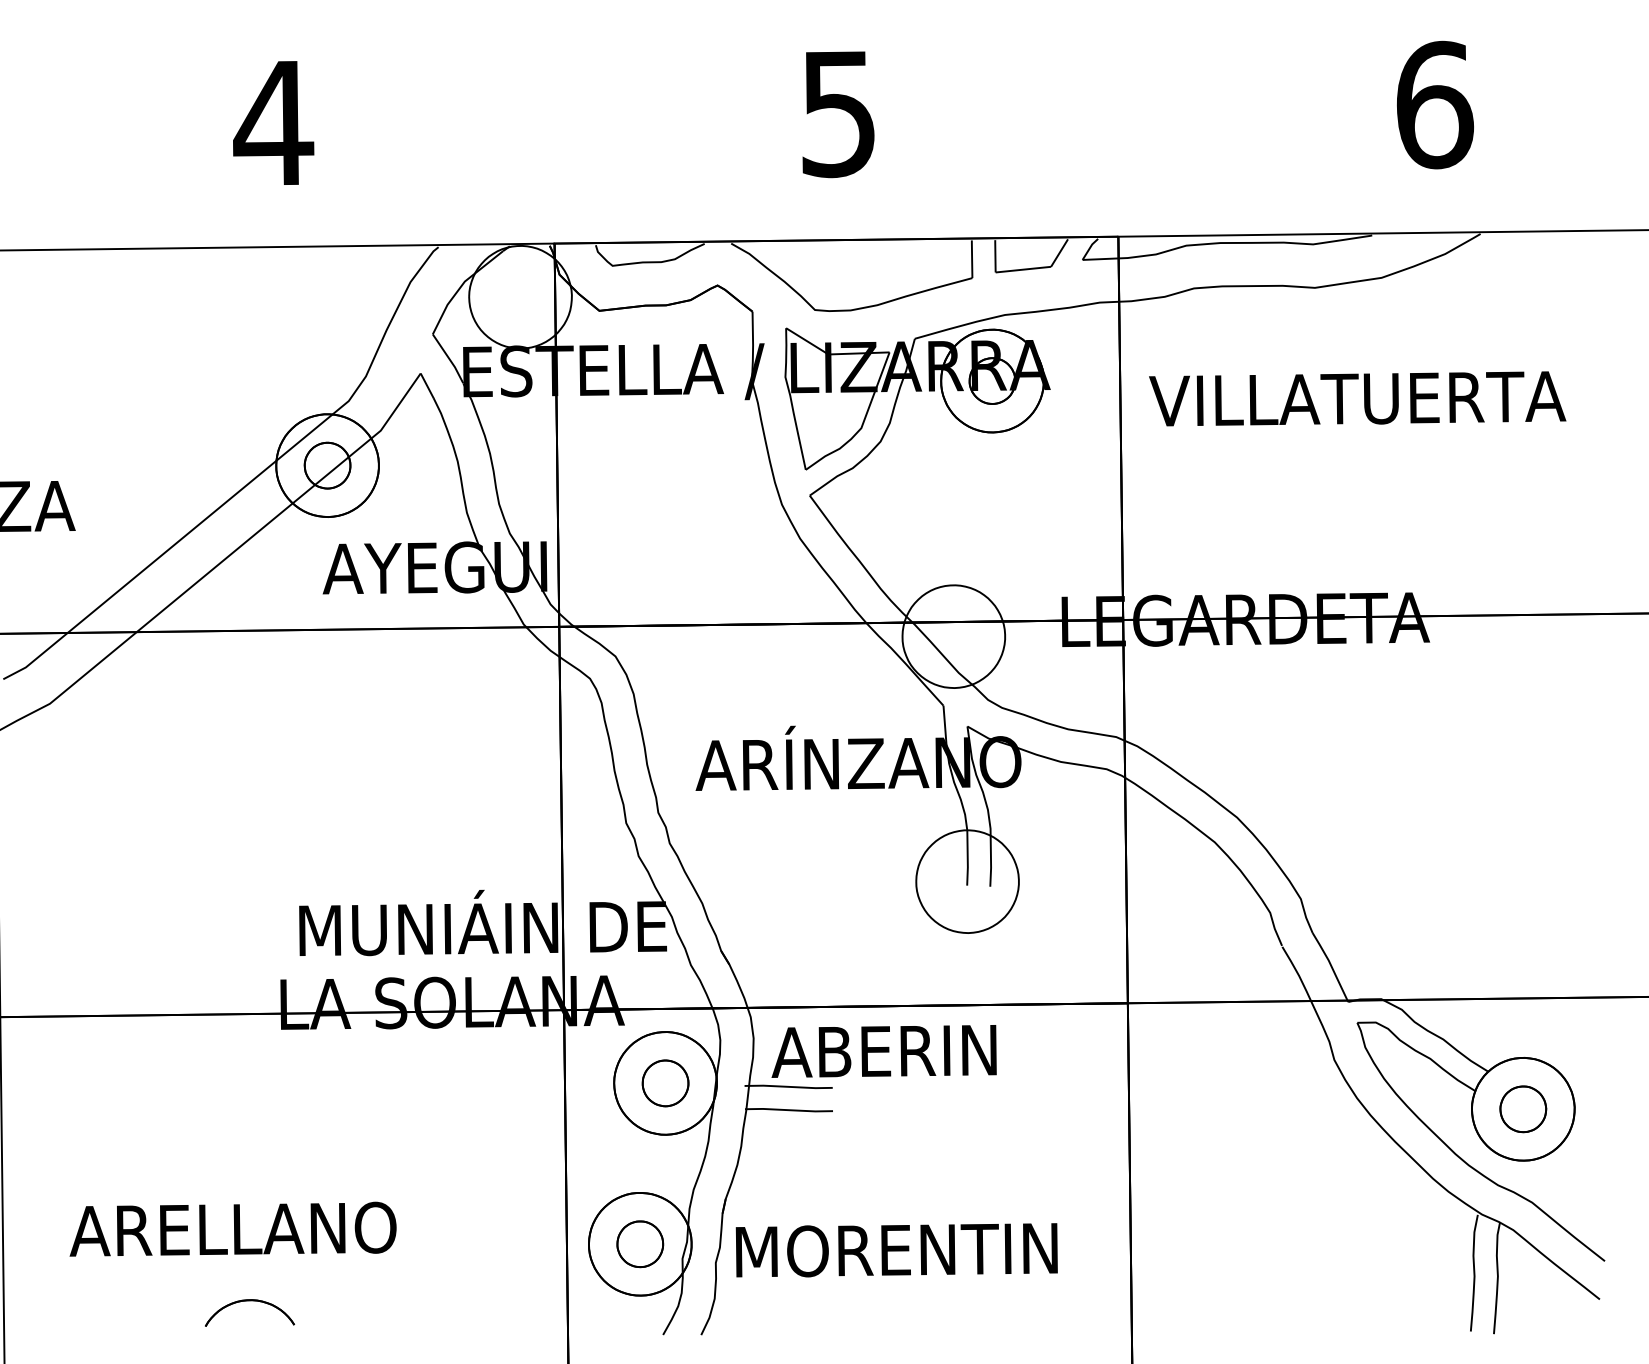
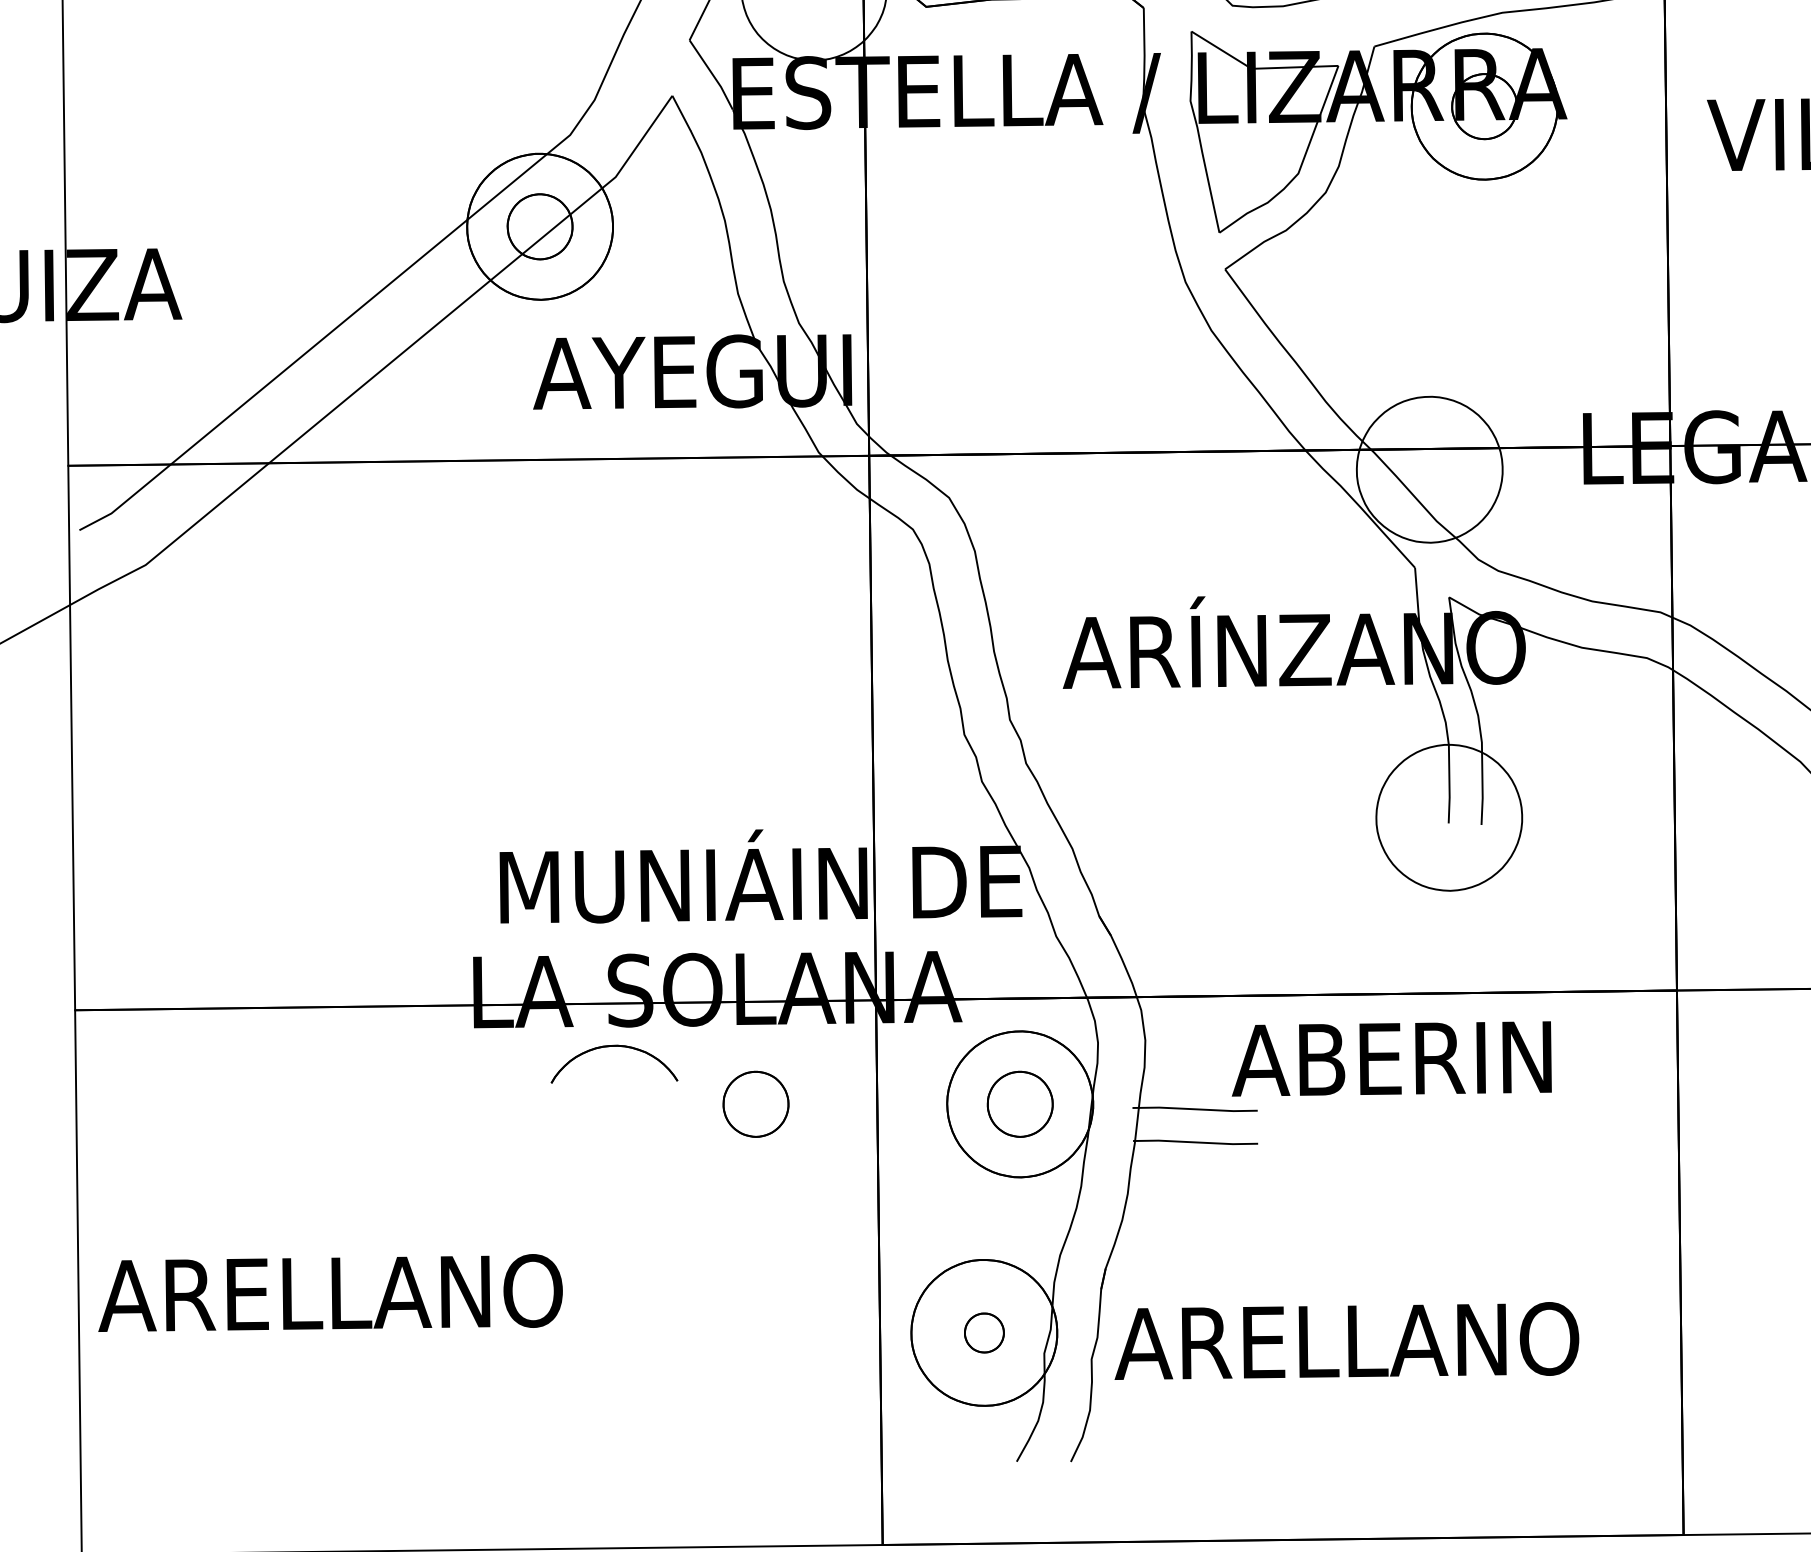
text: (883, 1051) -> (1390, 1059), moved
part: (479, 1083) -> (755, 1104), added
text: (232, 1228) -> (329, 1292), moved
part: (640, 1244) -> (984, 1333), size x0.6
text: (895, 1249) -> (1346, 1340), MORENTIN -> ARELLANO
part: (250, 1301) -> (615, 1047), moved

